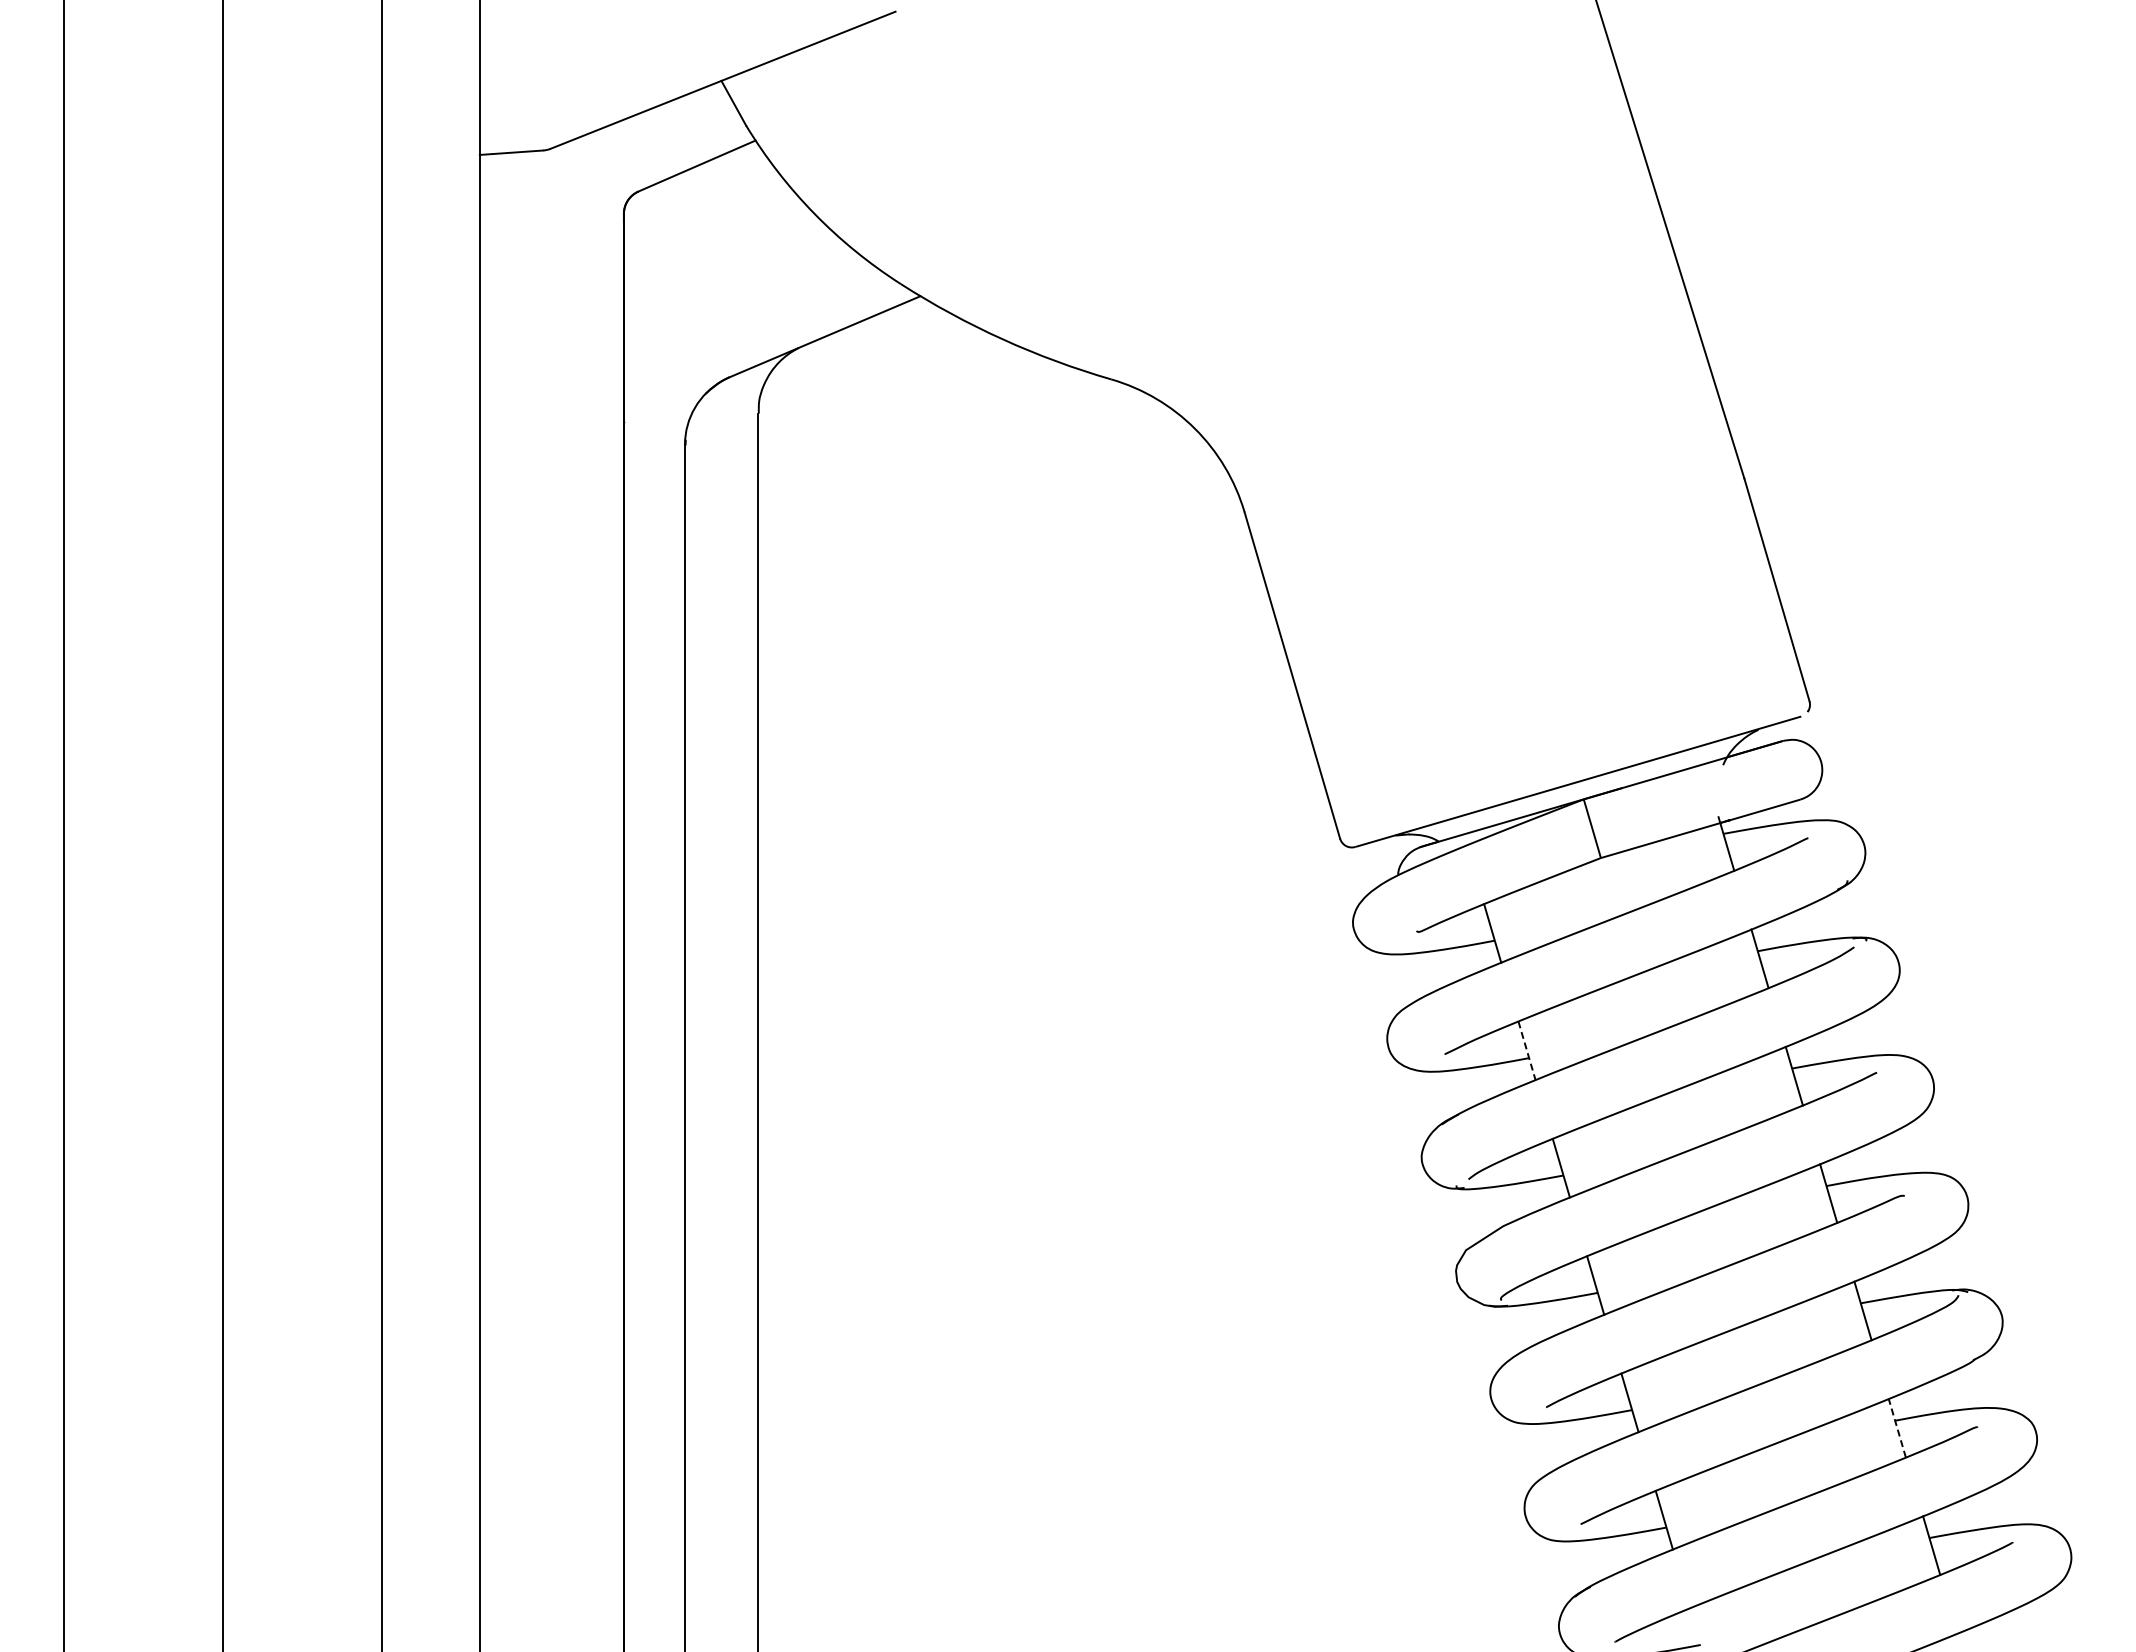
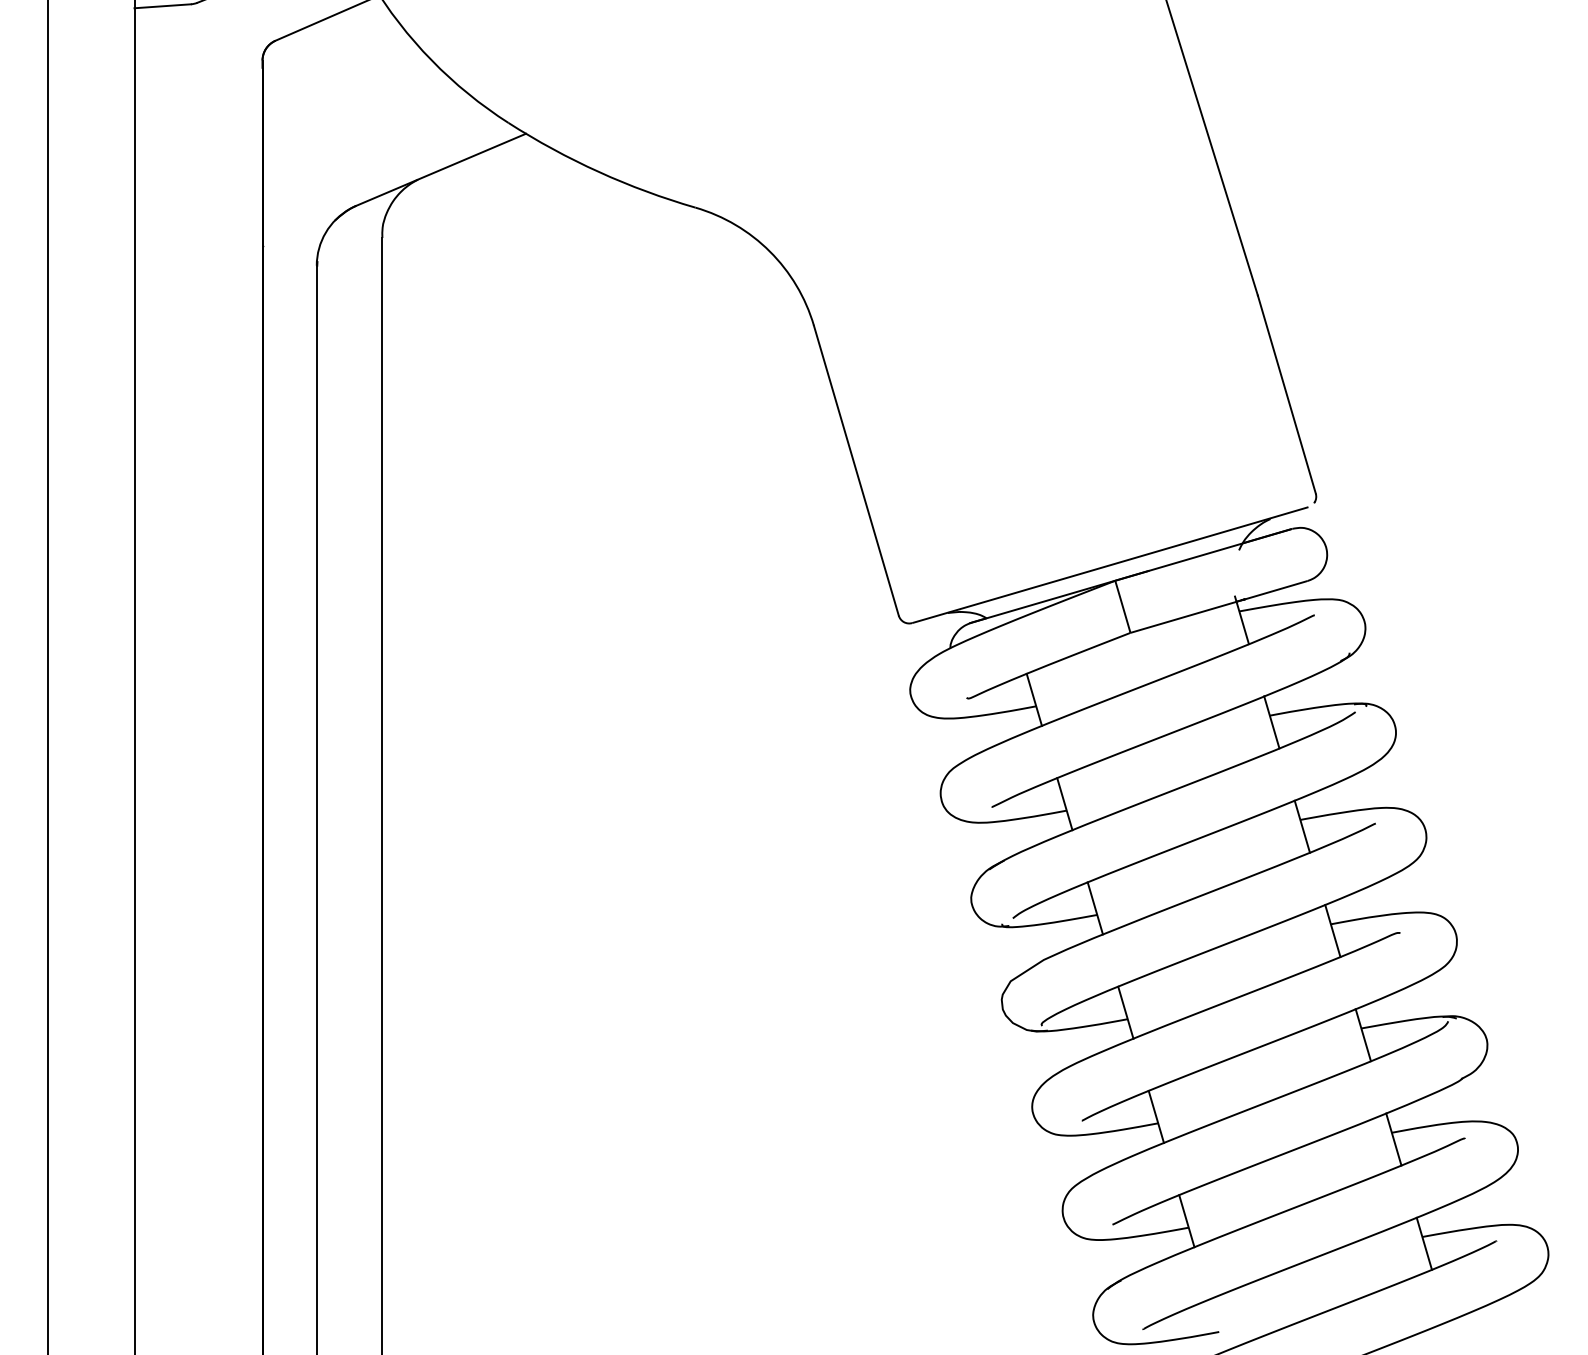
line: (1527, 1050) -> (1065, 803), dashed -> solid
line: (1897, 1427) -> (1393, 1138), dashed -> solid

